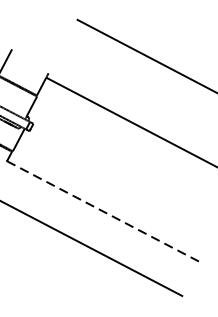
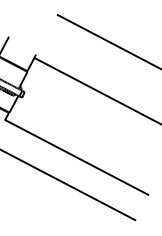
line: (104, 211) -> (77, 157), dashed -> solid

